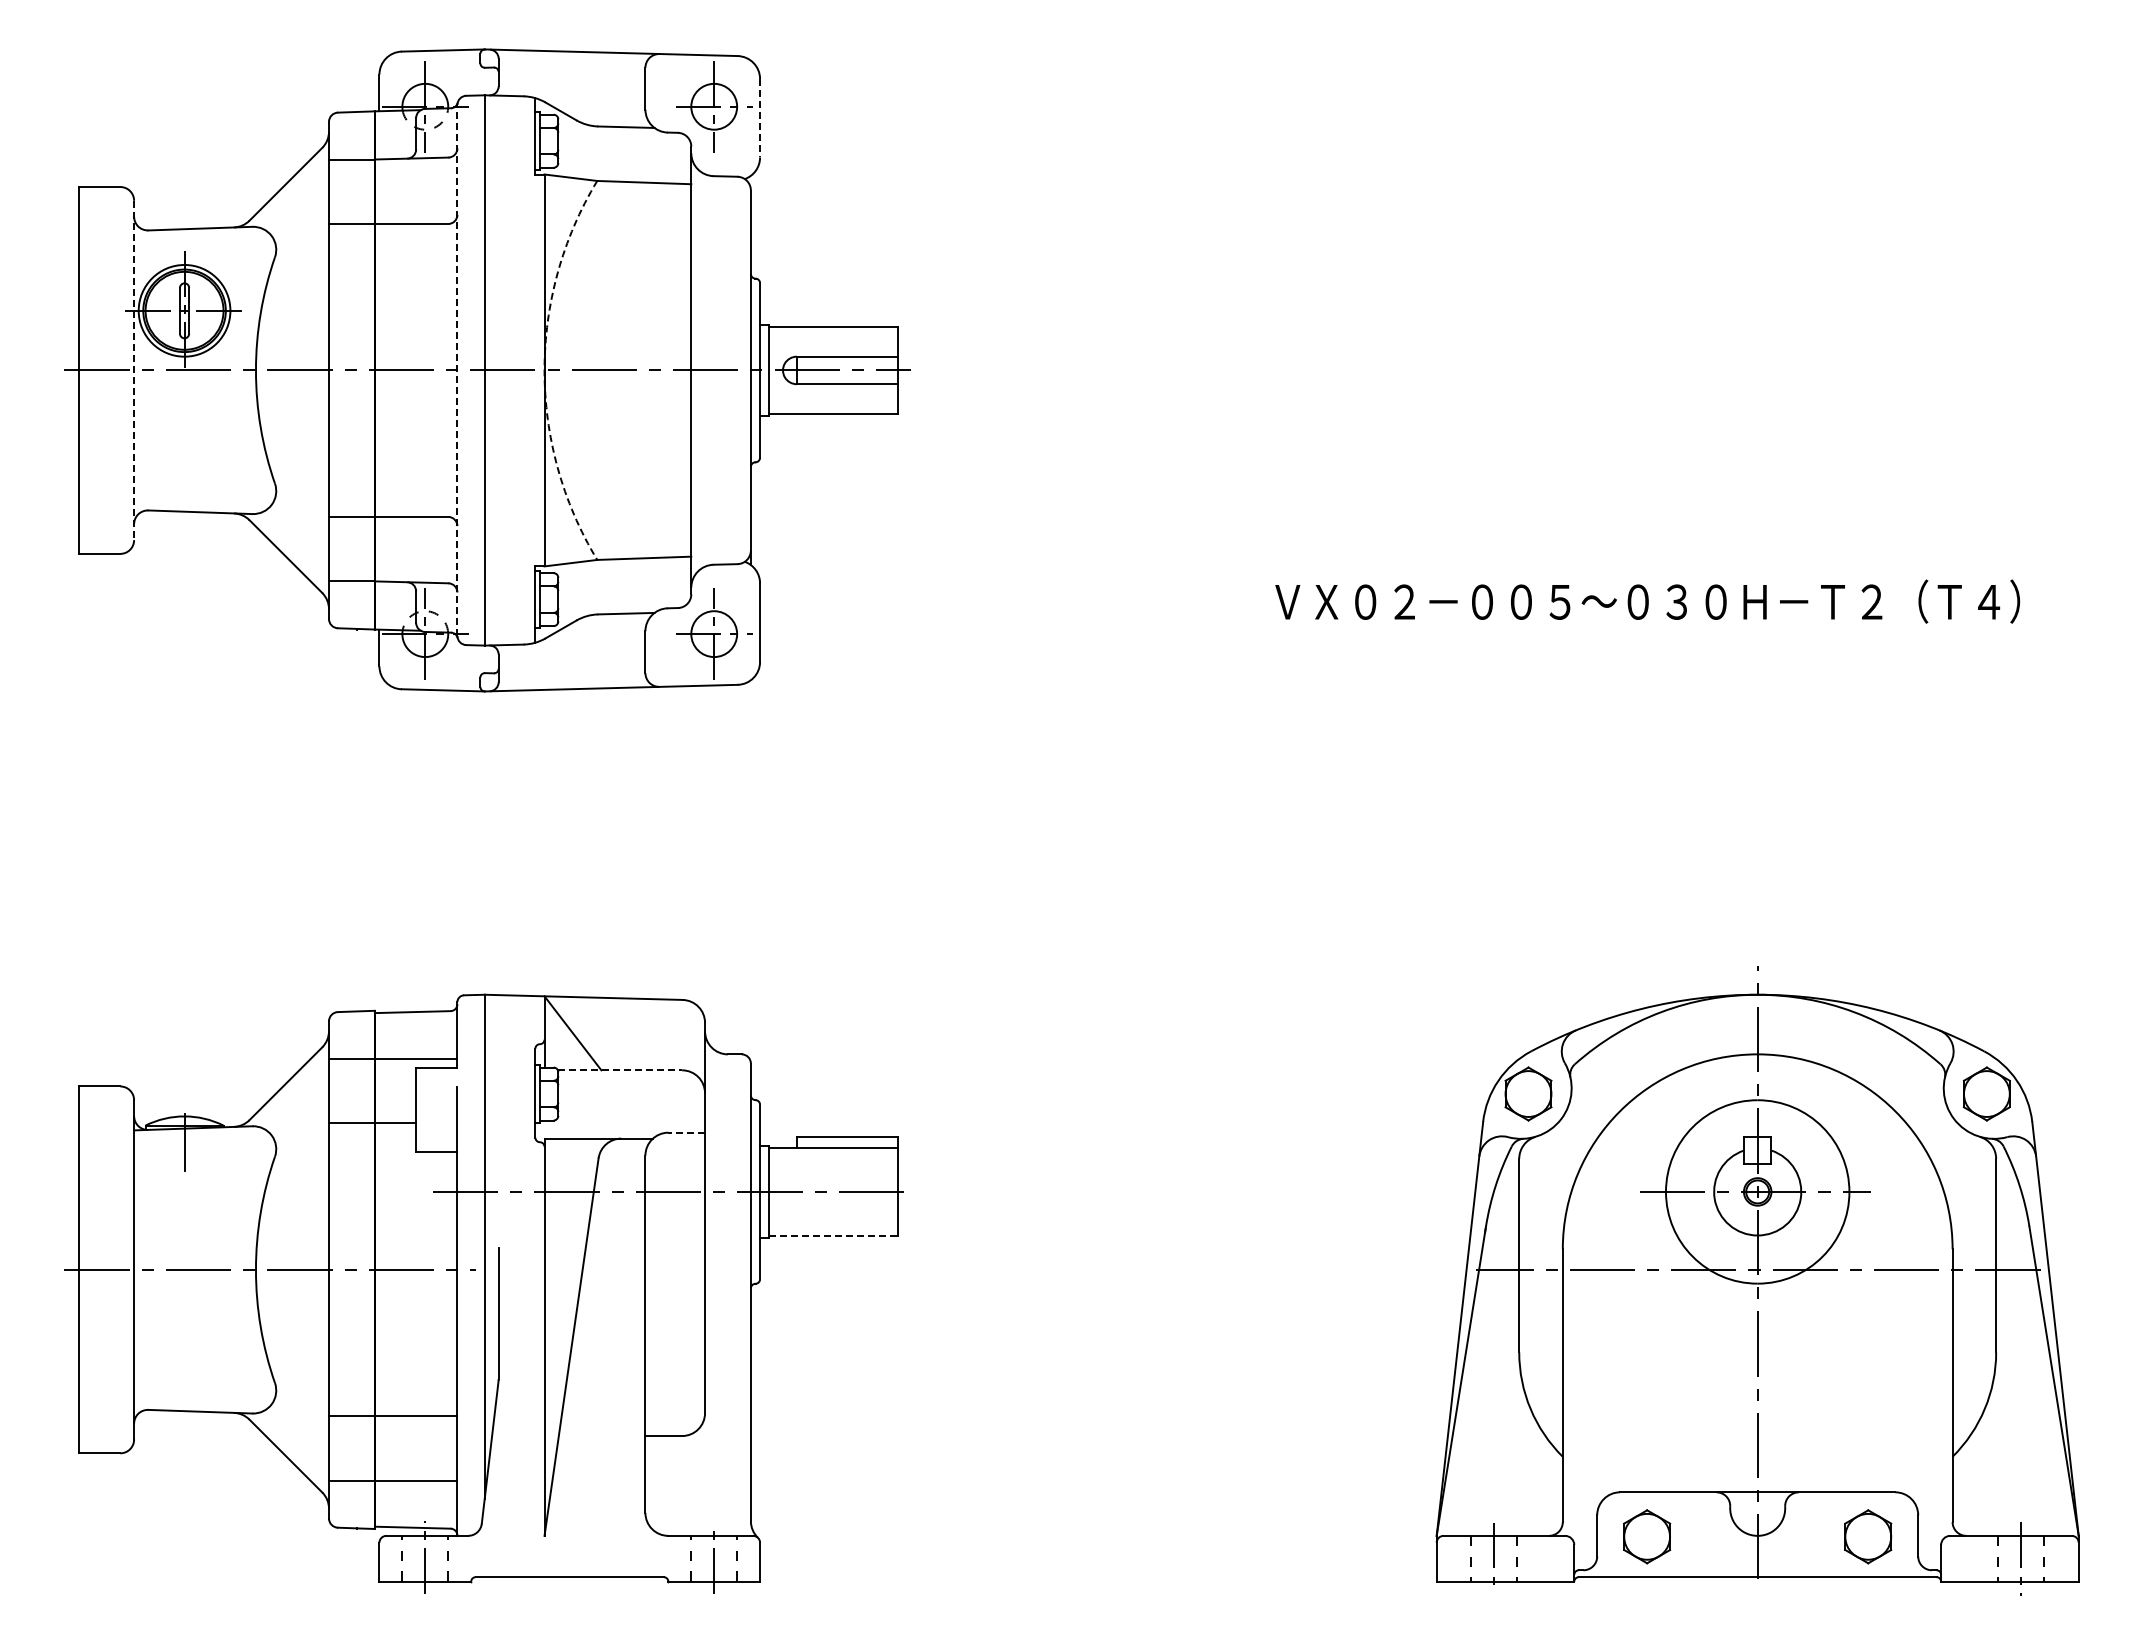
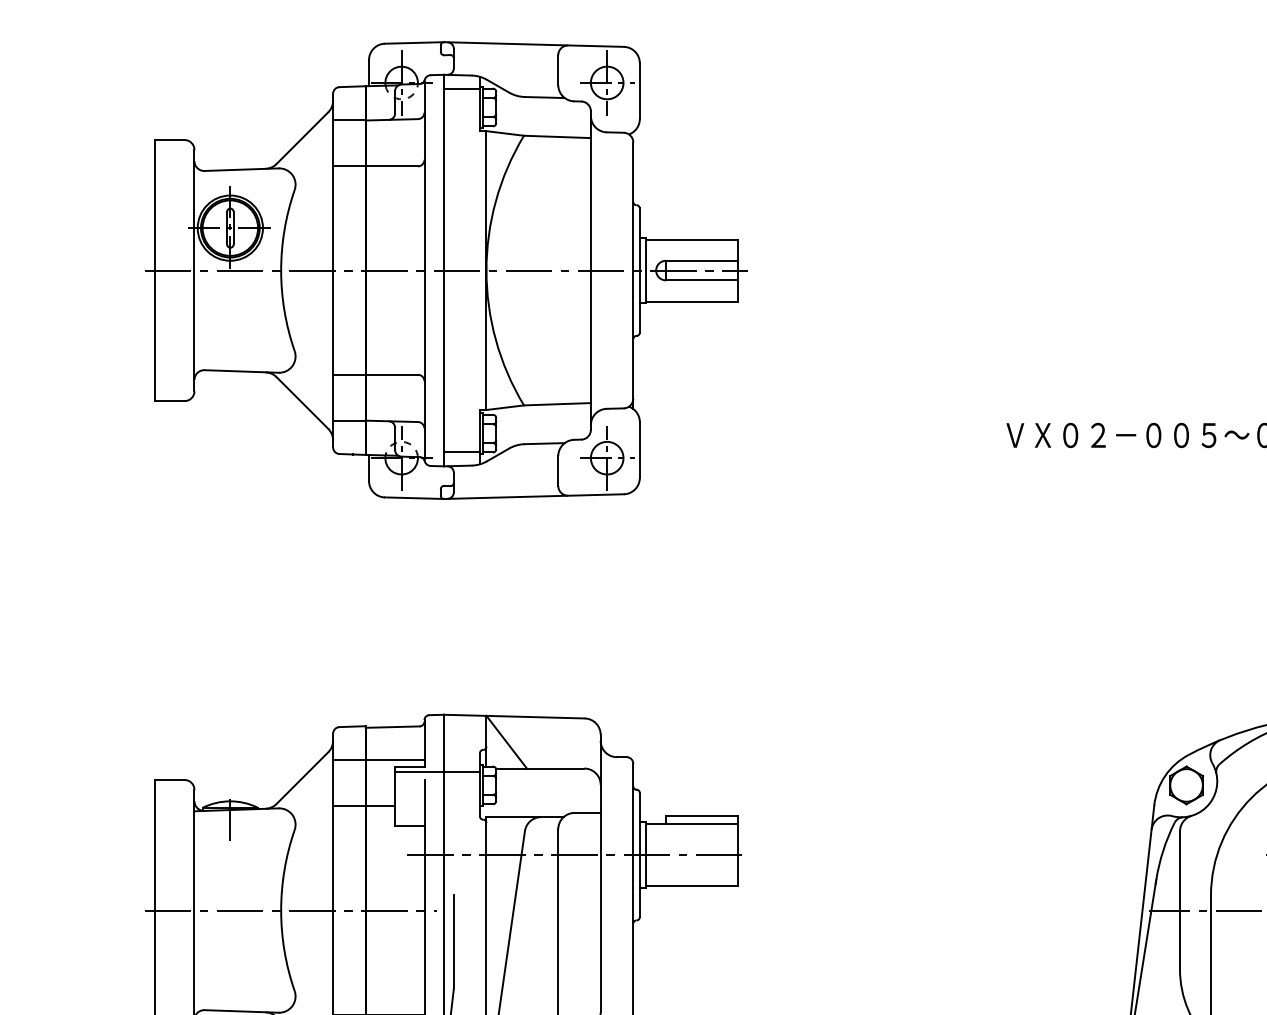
line: (509, 115) -> (461, 89), added
line: (760, 118) -> (640, 91), dashed -> solid
line: (457, 369) -> (424, 269), dashed -> solid
line: (134, 370) -> (194, 270), dashed -> solid
arc: (544, 370) -> (486, 270), dashed -> solid
line: (509, 625) -> (461, 452), added
line: (620, 1070) -> (540, 768), dashed -> solid
line: (475, 1074) -> (437, 771), added
line: (686, 1132) -> (587, 812), dashed -> solid
line: (833, 1235) -> (692, 886), dashed -> solid

